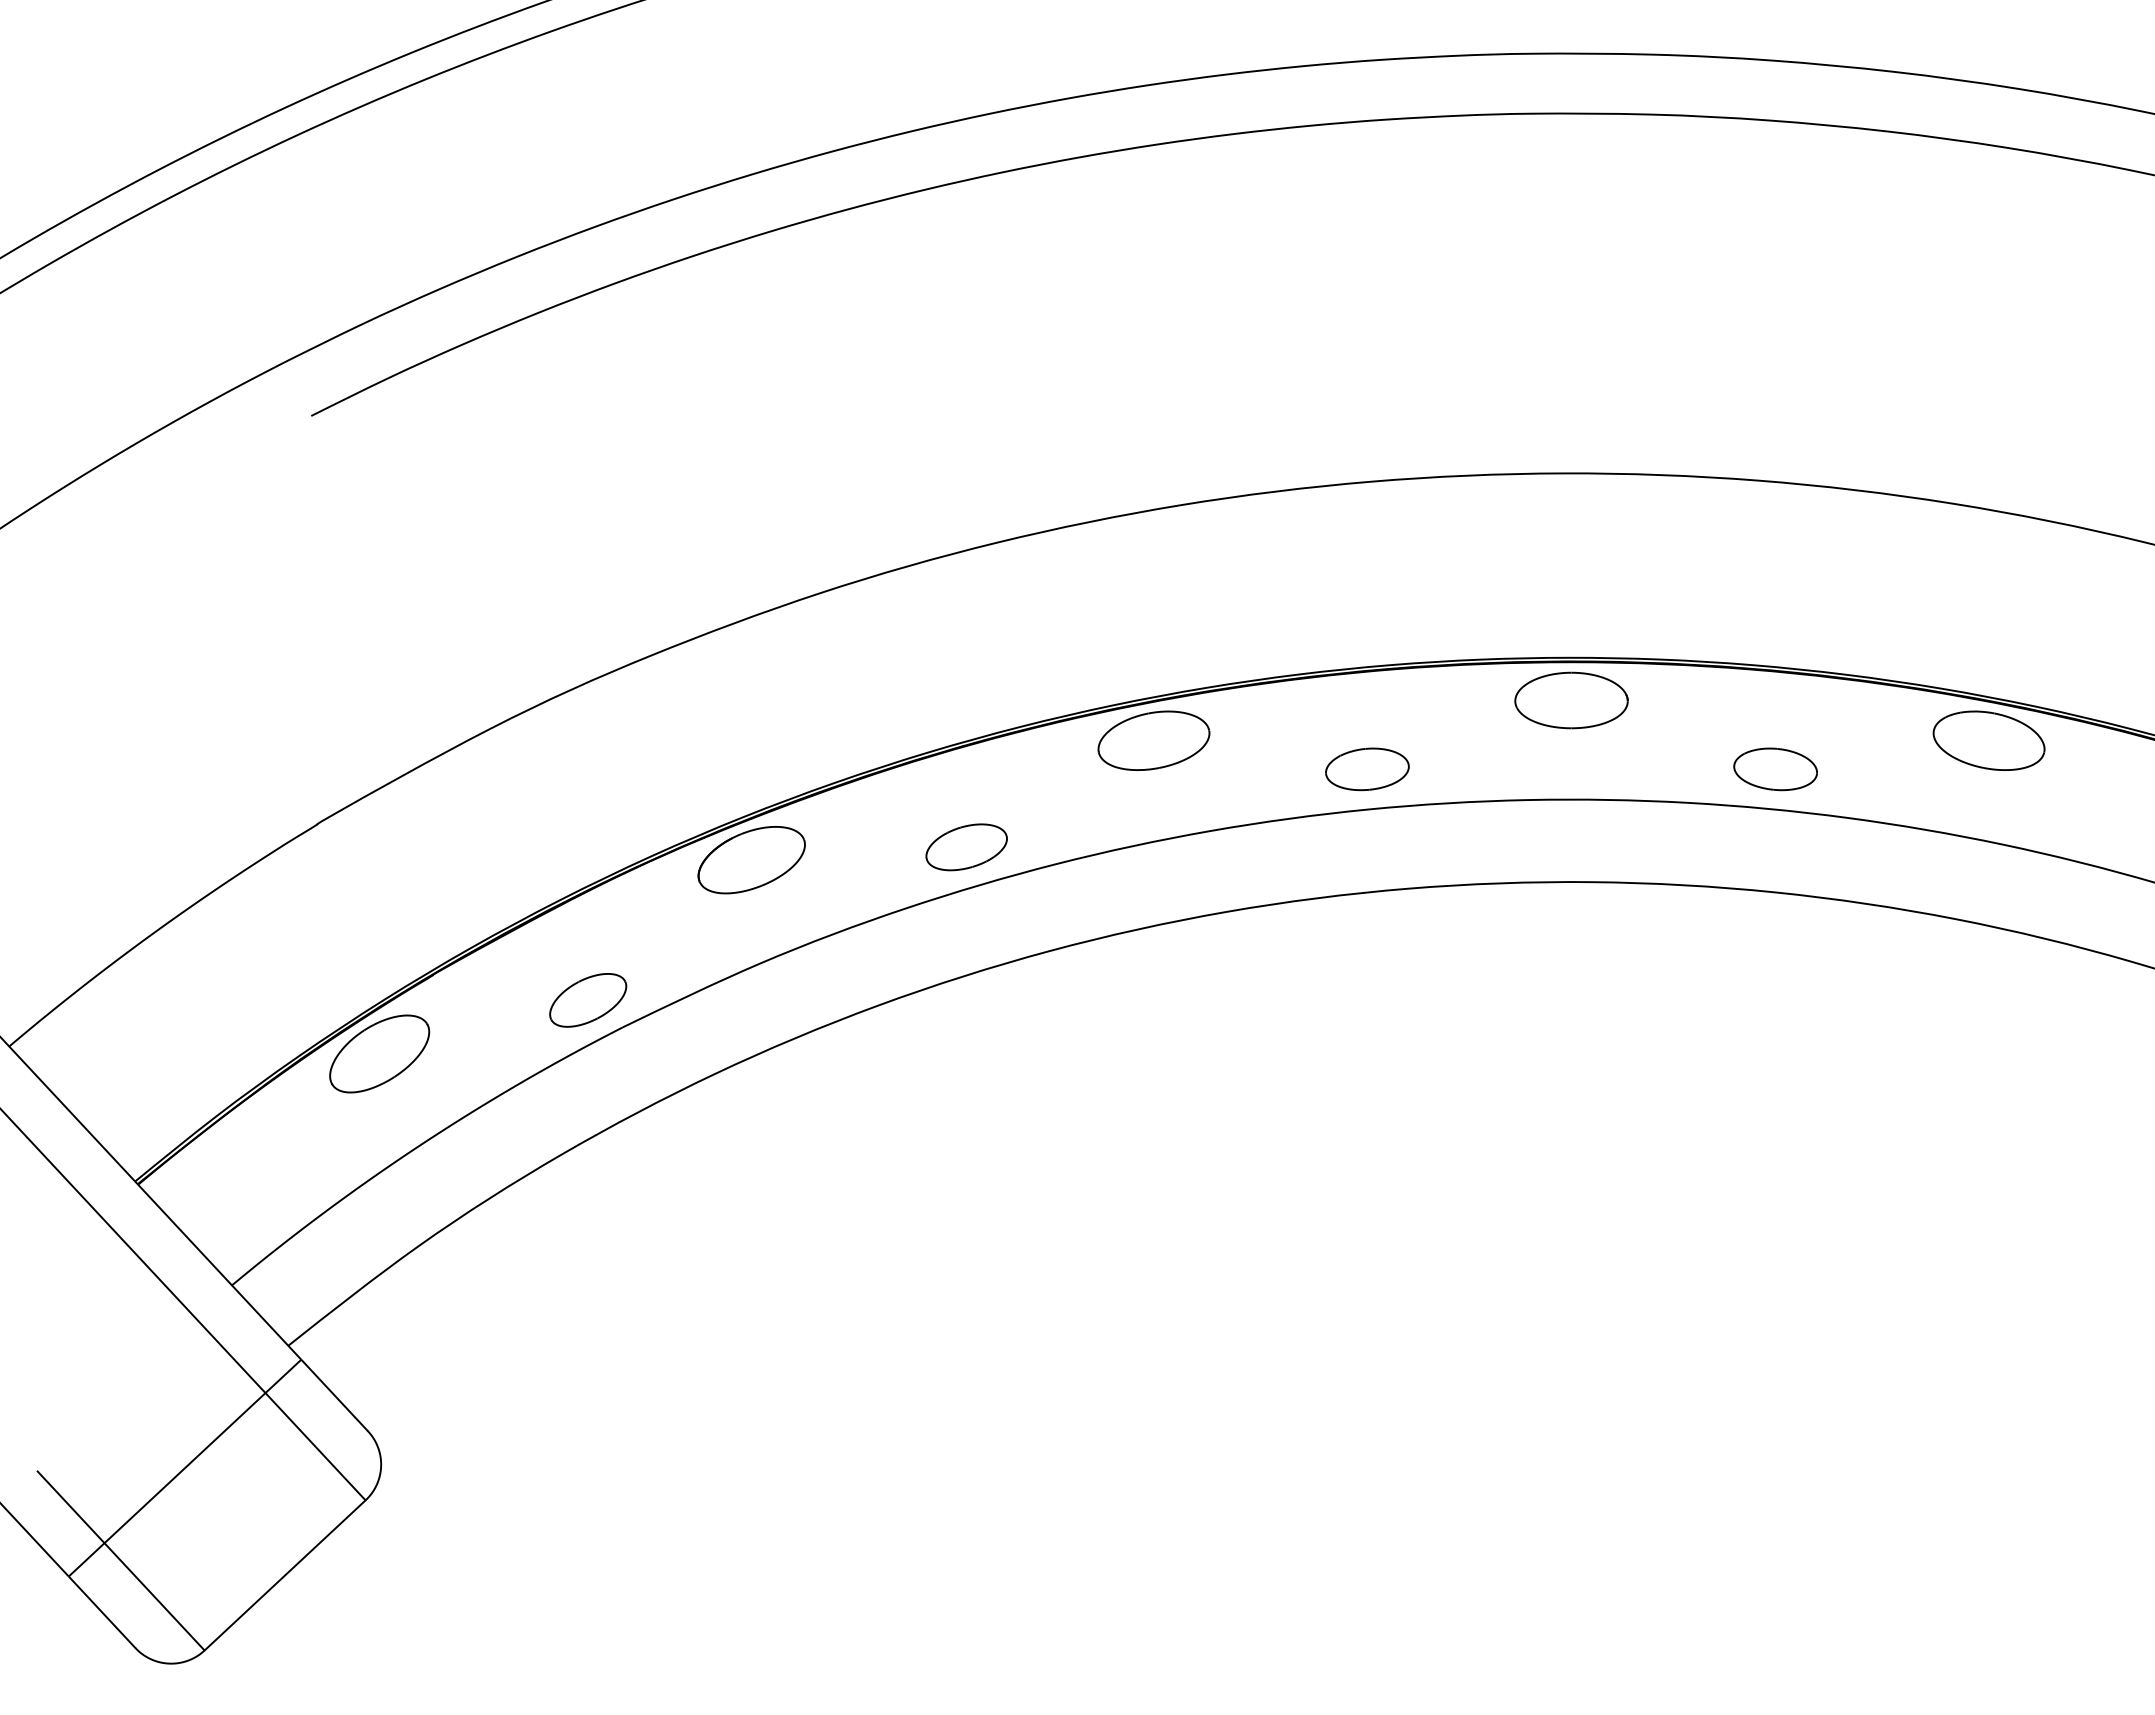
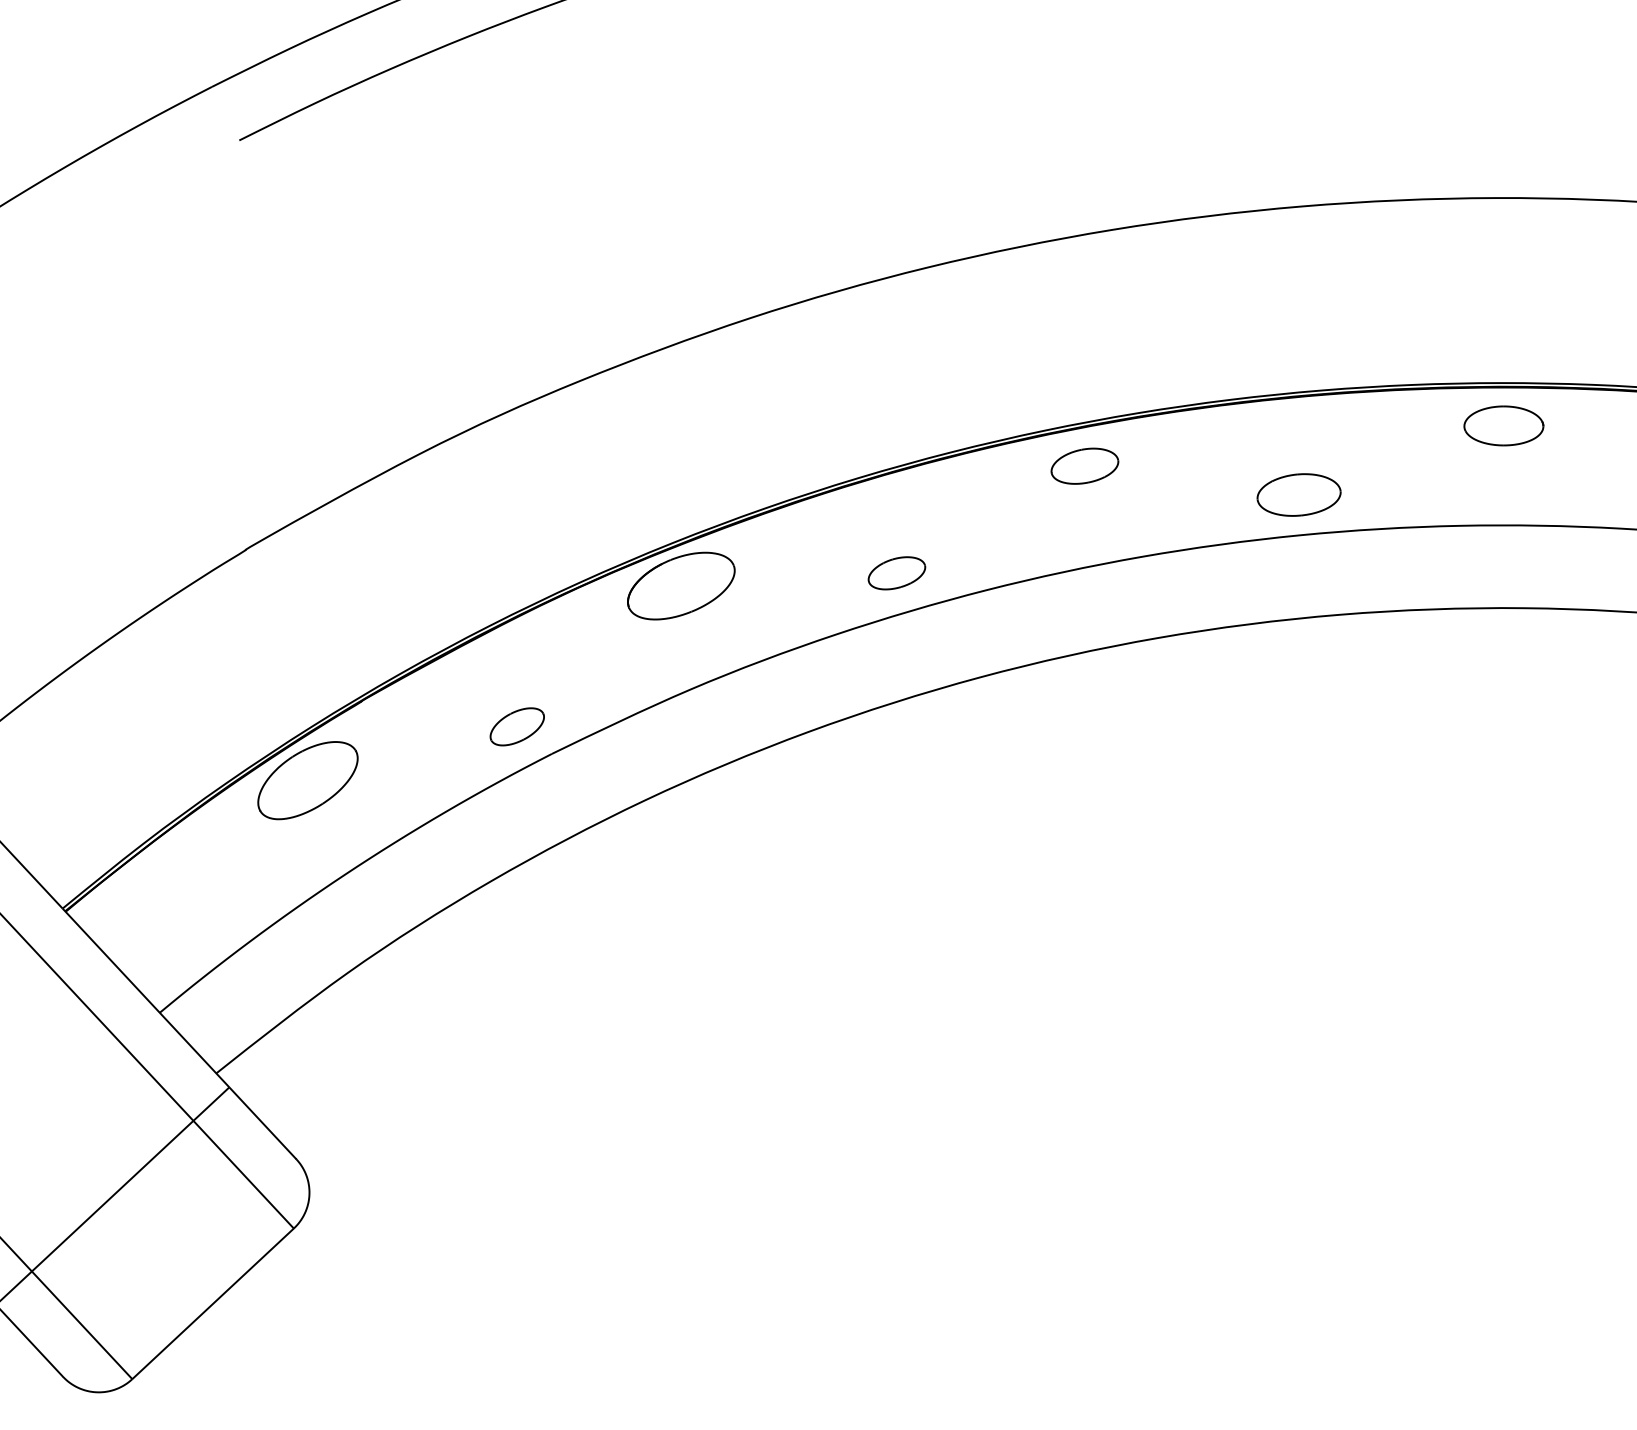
part: (1571, 700) -> (1503, 425), size x0.7
part: (1153, 740) -> (1084, 466), size x0.6
part: (966, 847) -> (896, 573), size x0.7
part: (588, 1000) -> (517, 726), size x0.7

